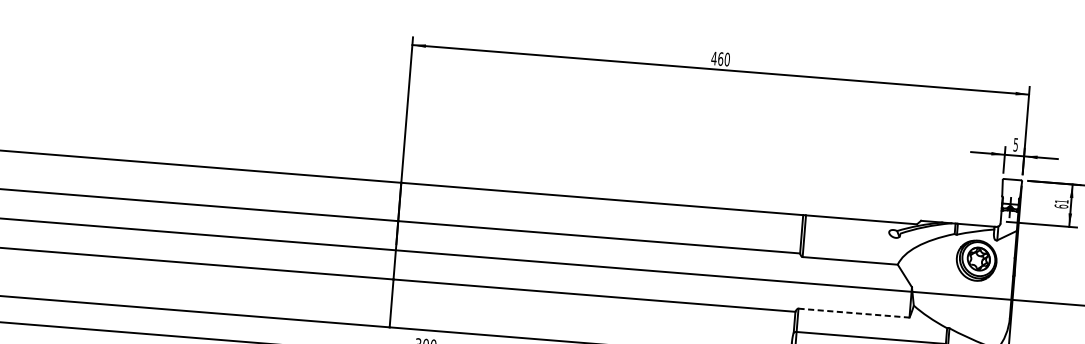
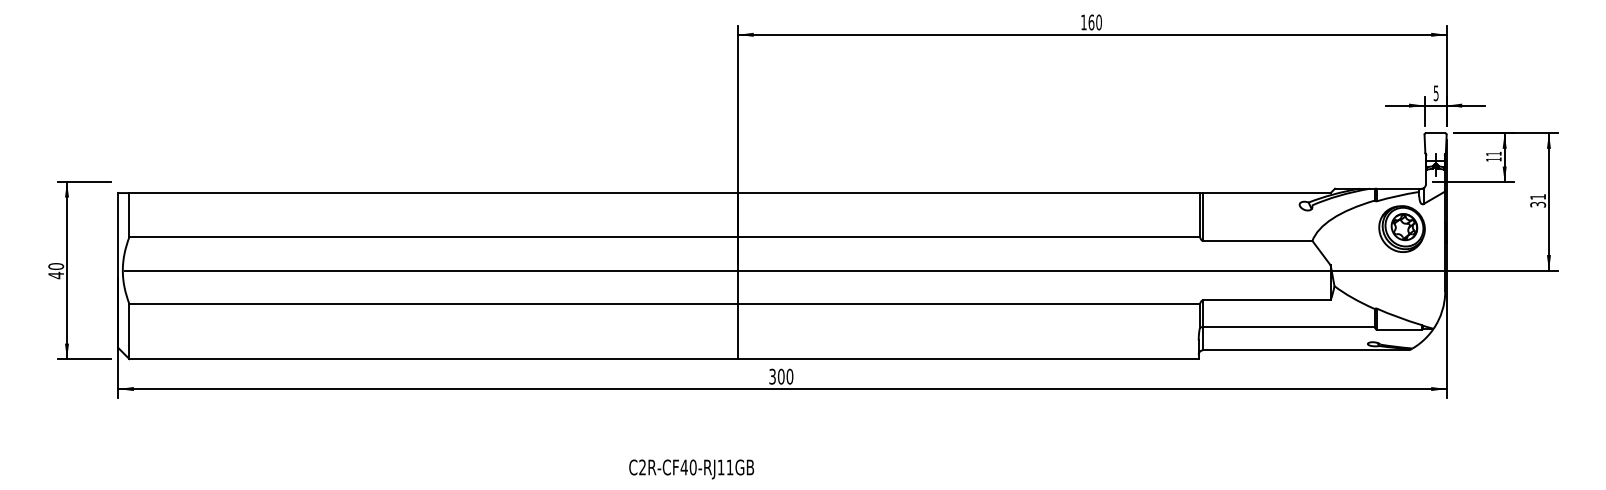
text: (713, 58) -> (1083, 22), 460 -> 160
text: (1061, 206) -> (1493, 159), 61 -> 11
line: (853, 313) -> (1266, 300), dashed -> solid

